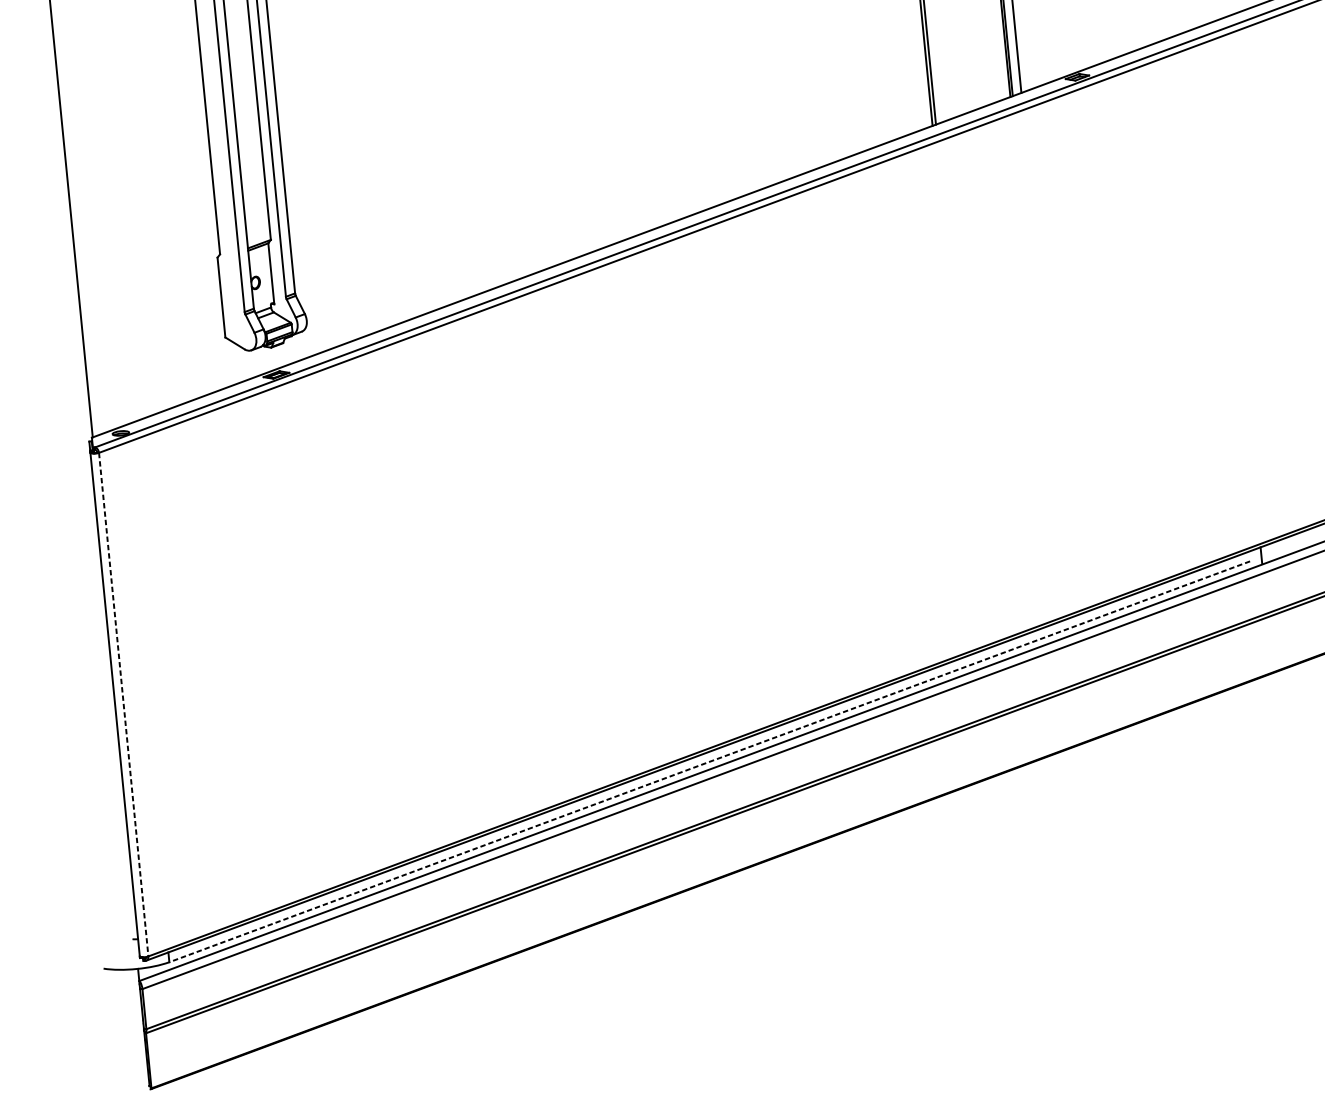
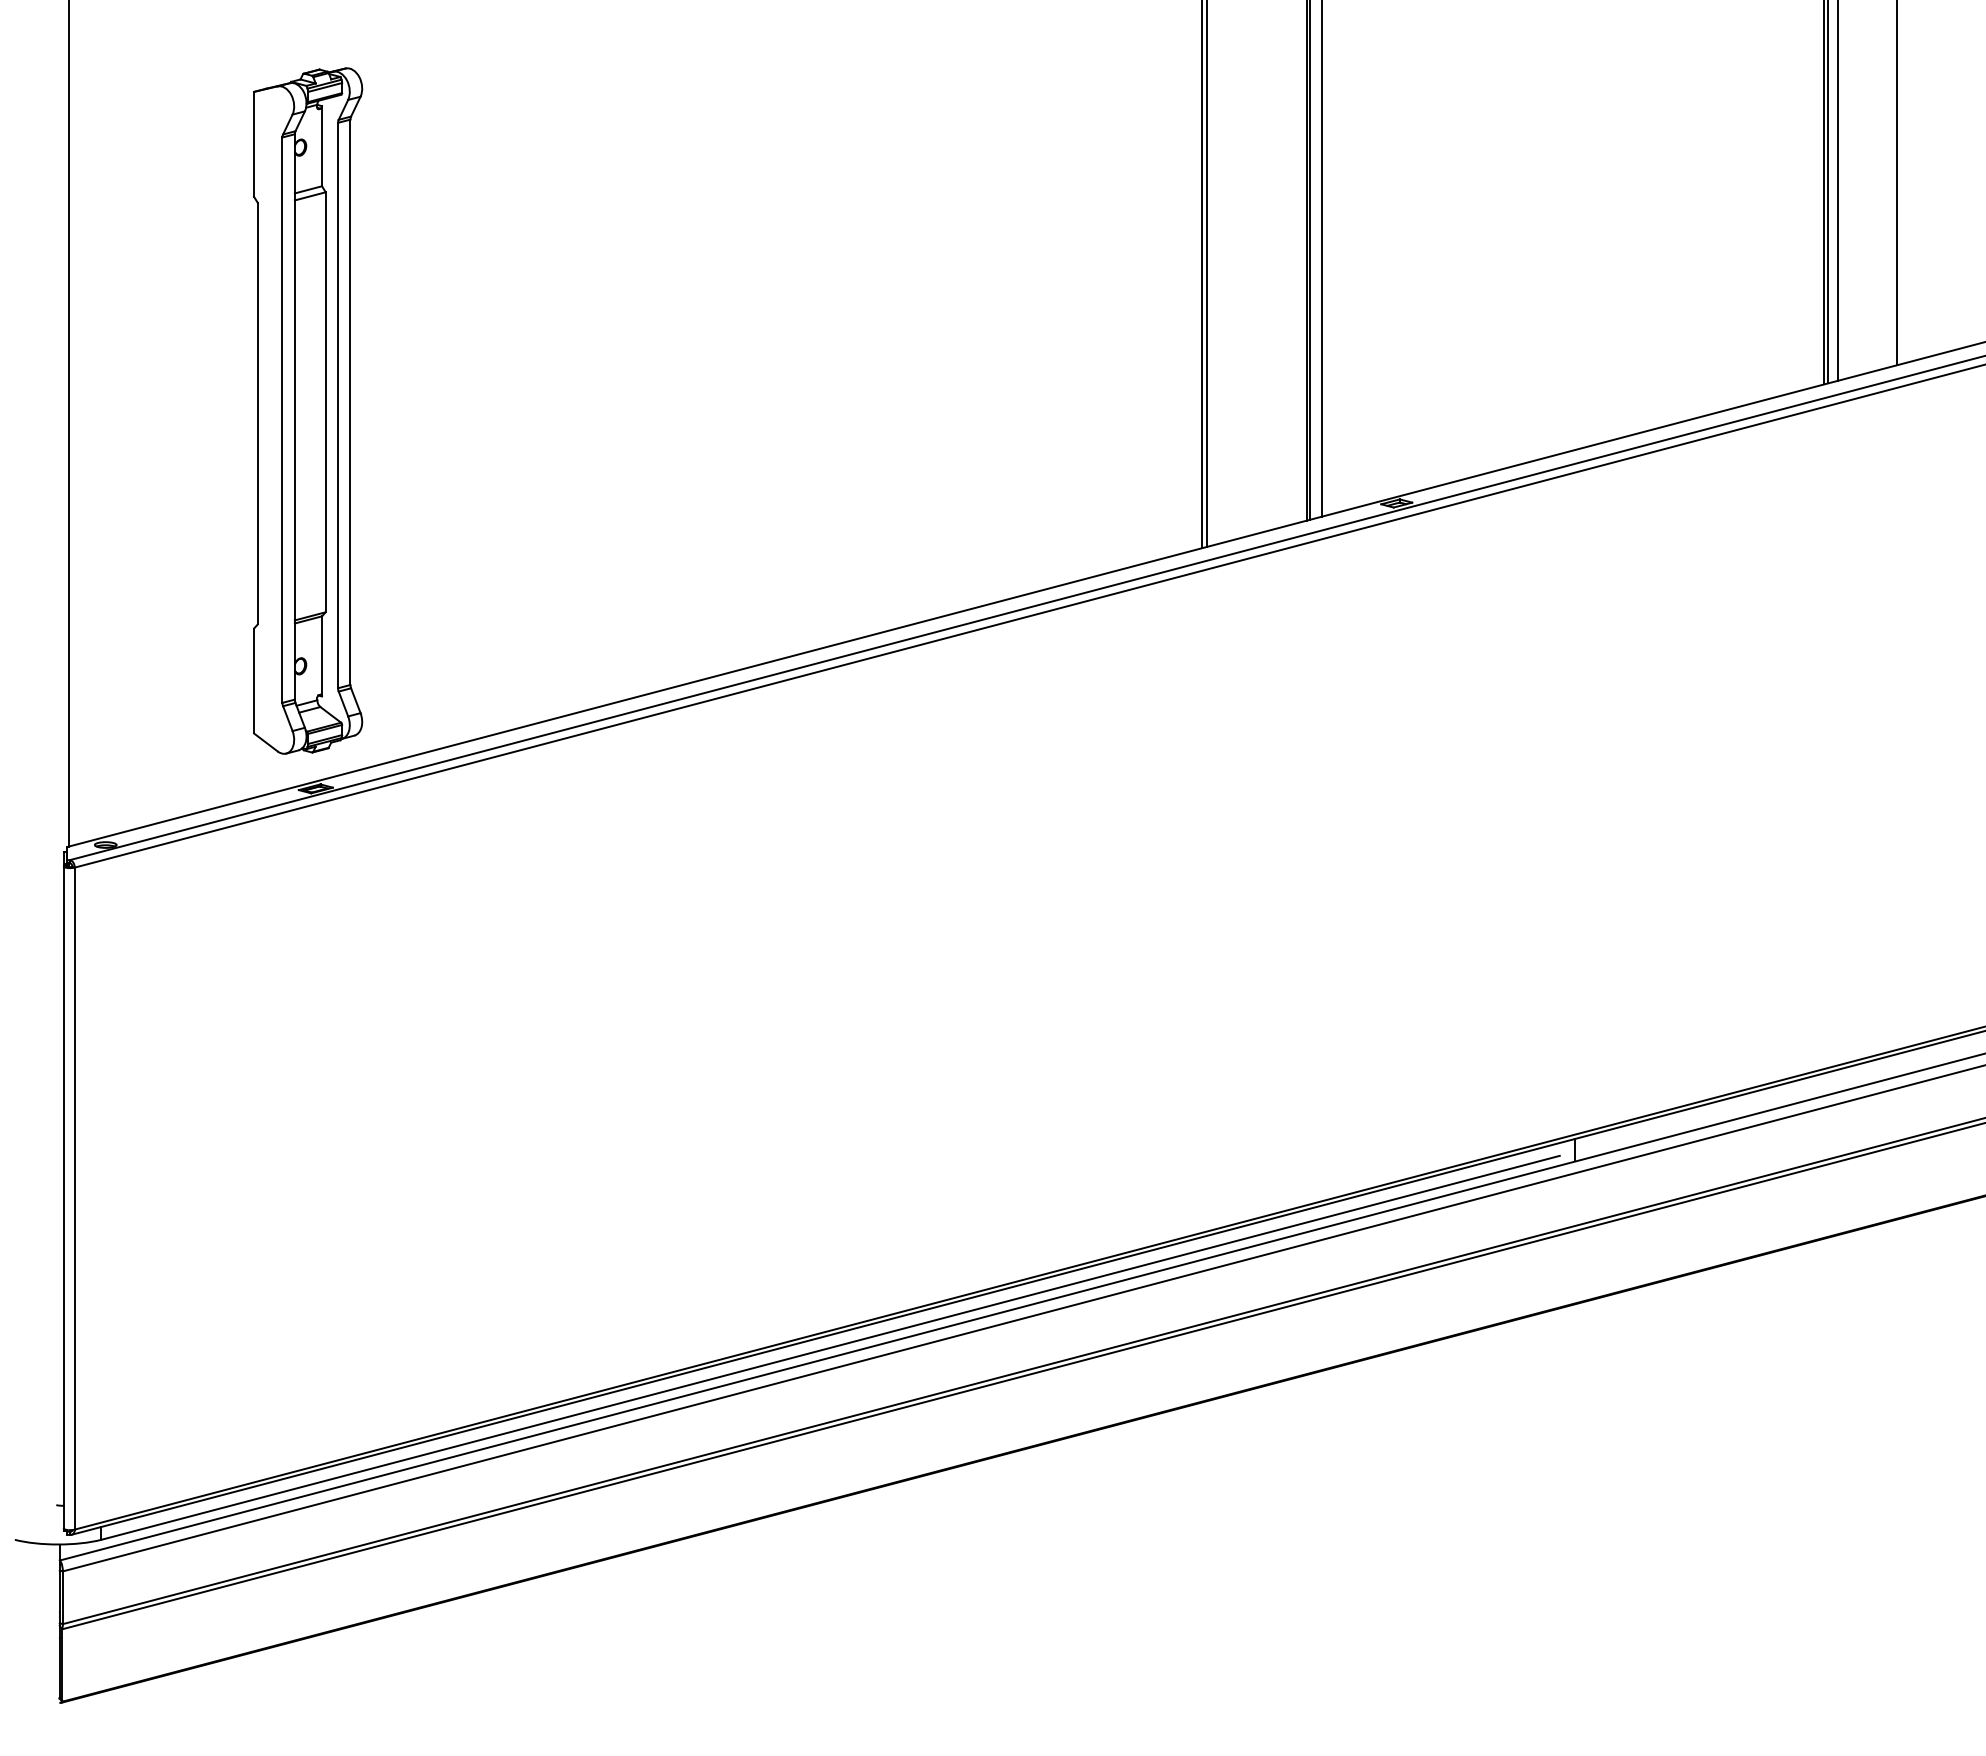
line: (123, 704) -> (74, 1198), dashed -> solid
line: (709, 761) -> (830, 1347), dashed -> solid

